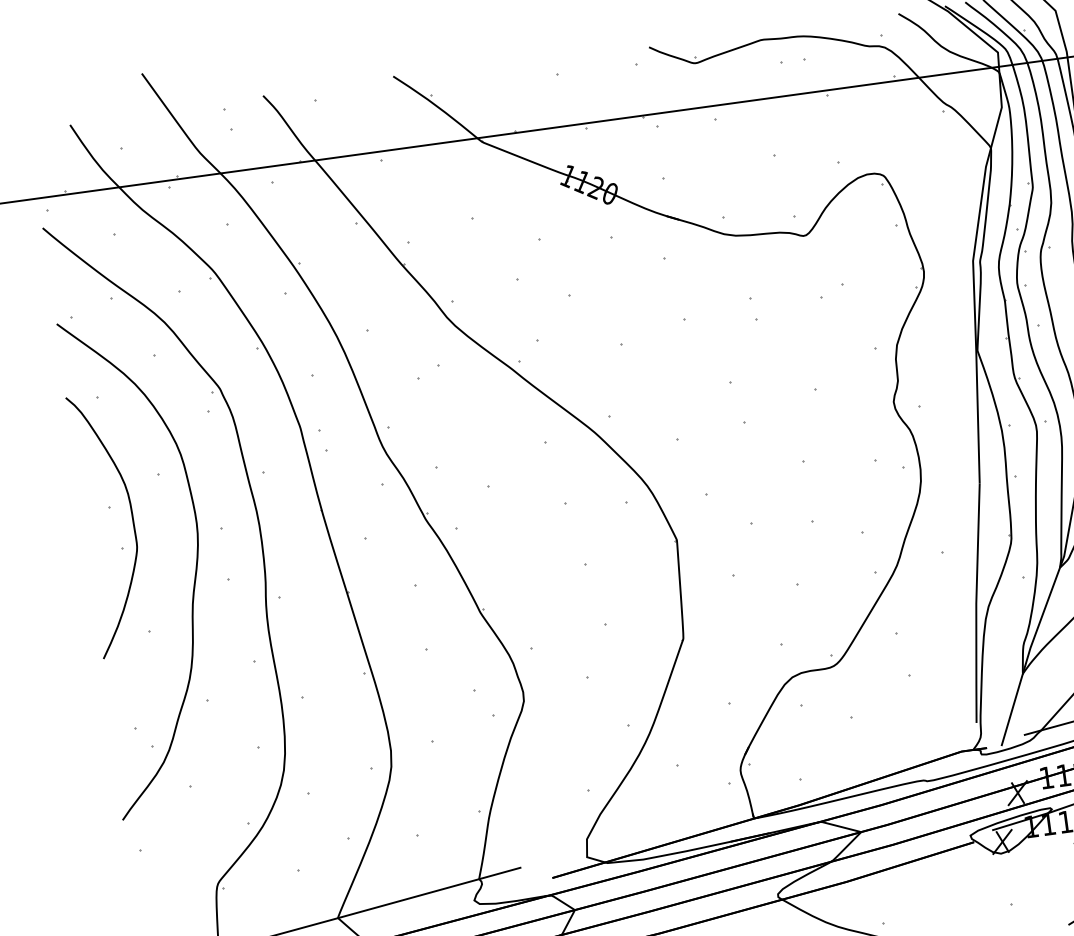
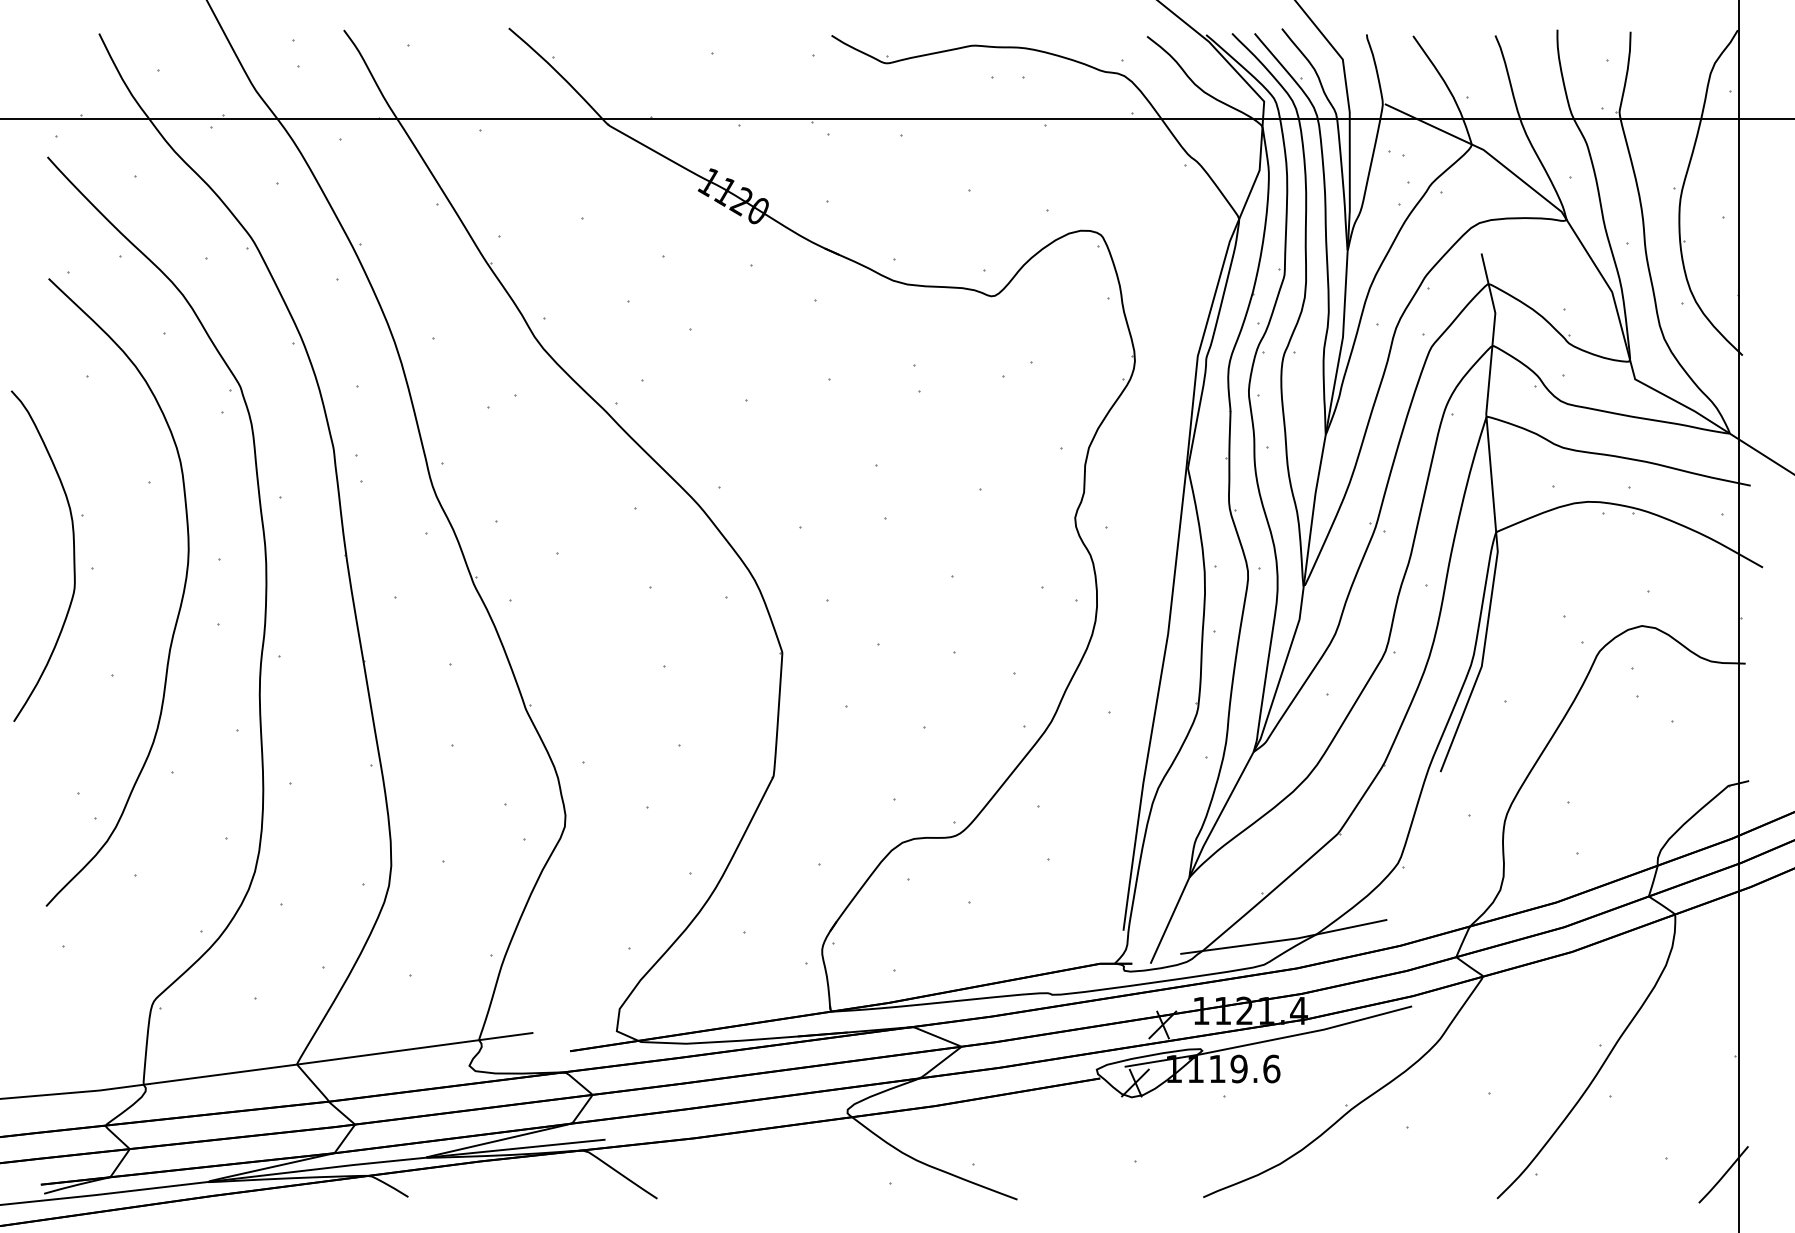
curve: (132, 521) -> (73, 555), moved

